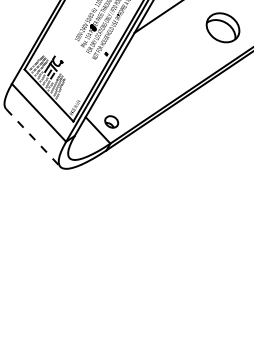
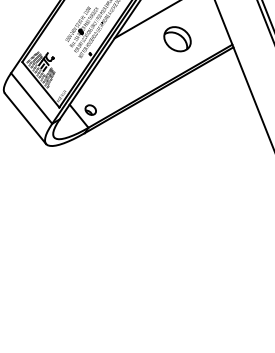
part: (223, 28) -> (177, 39), moved
line: (33, 137) -> (25, 118), dashed -> solid

